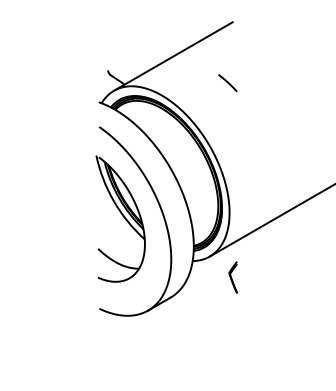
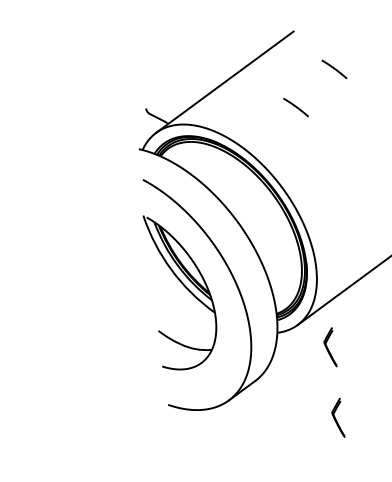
line: (261, 55) -> (333, 68), added
part: (232, 334) -> (336, 418), added

